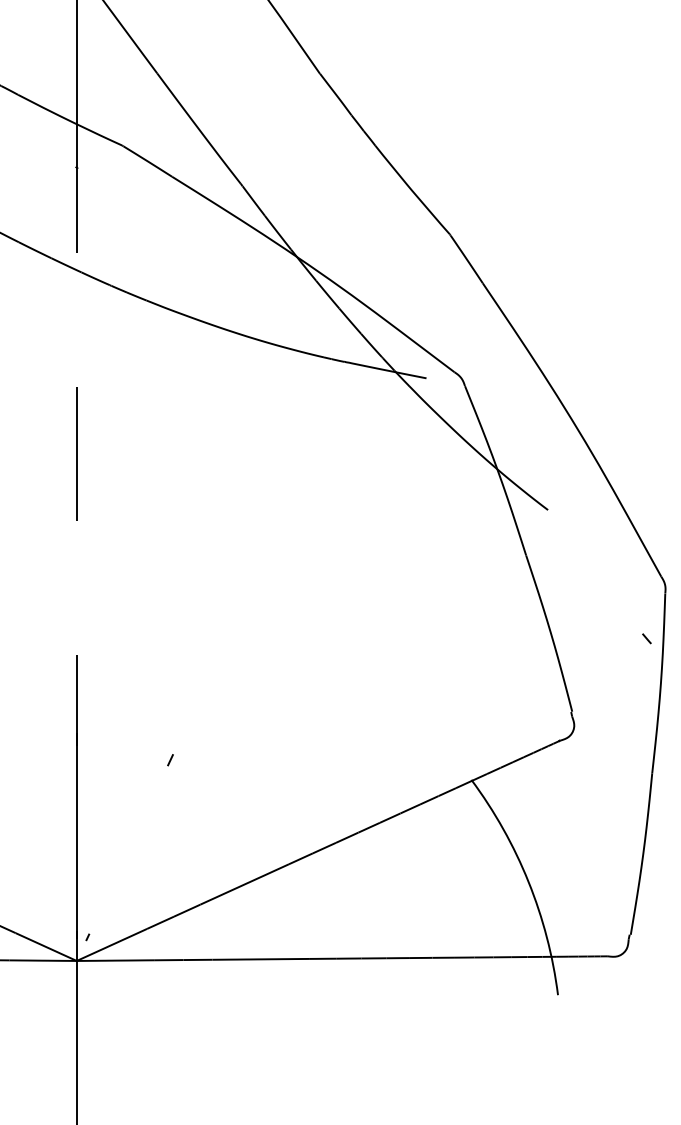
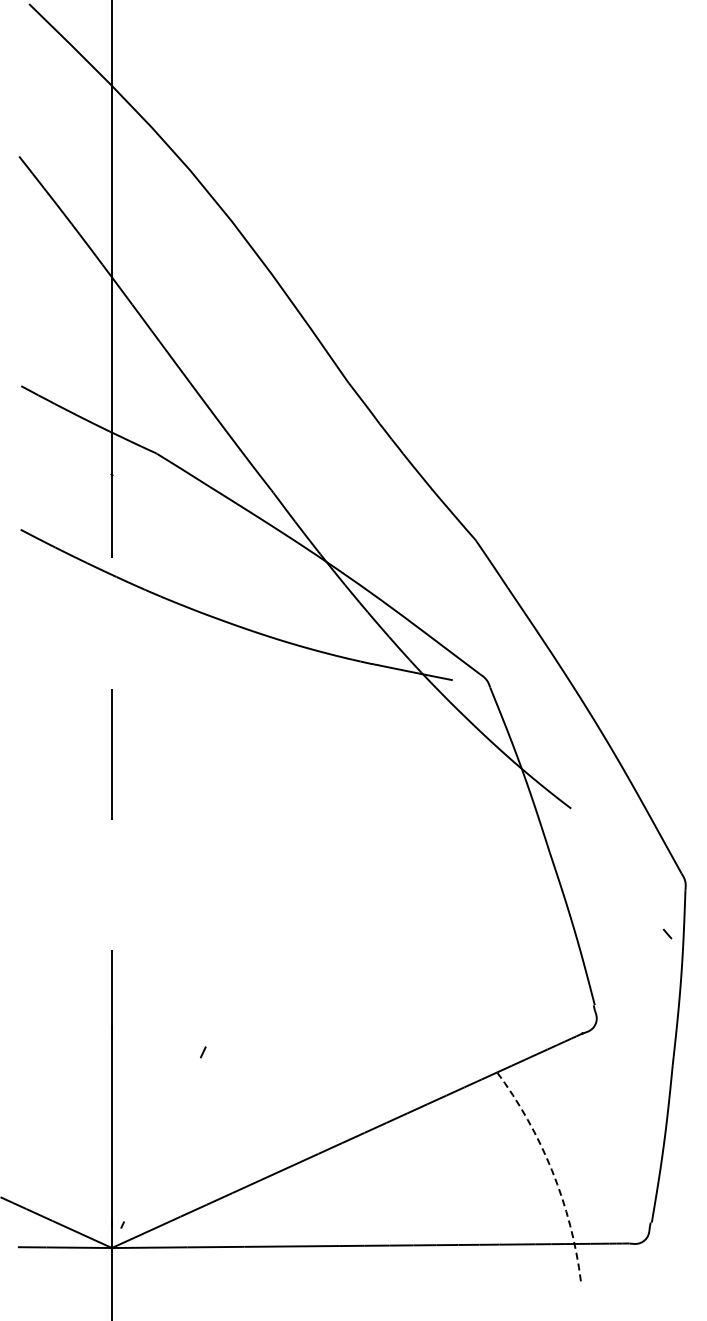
arc: (528, 882) -> (552, 1171), solid -> dashed

